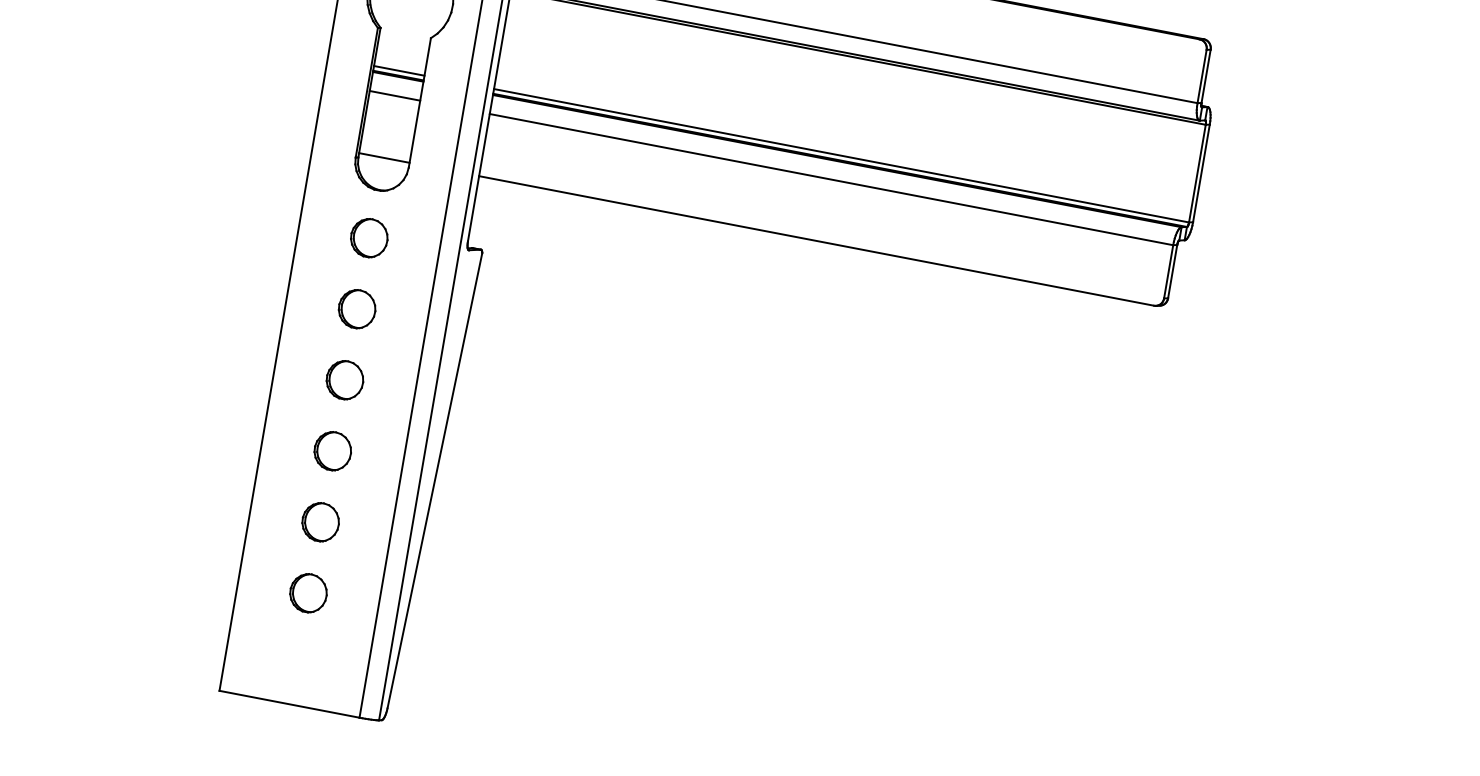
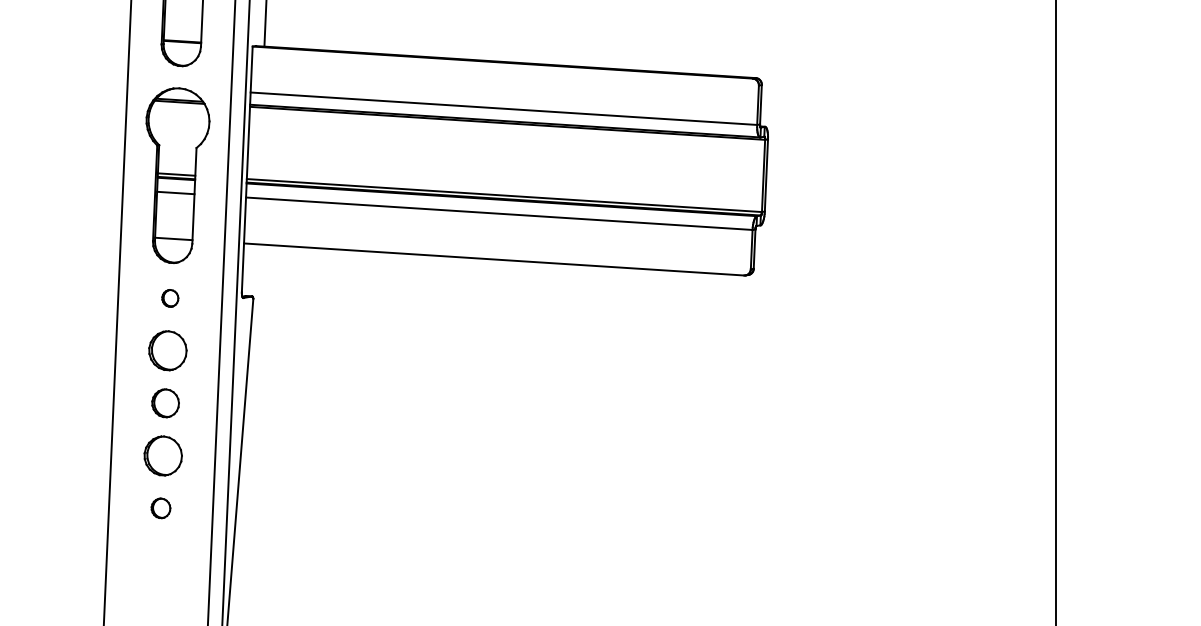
part: (369, 238) -> (170, 298), size x0.6
part: (356, 308) -> (167, 350), size x1.4
part: (333, 450) -> (163, 455), size x1.4
part: (319, 522) -> (160, 508), size x0.7
part: (308, 592) -> (158, 560), removed

